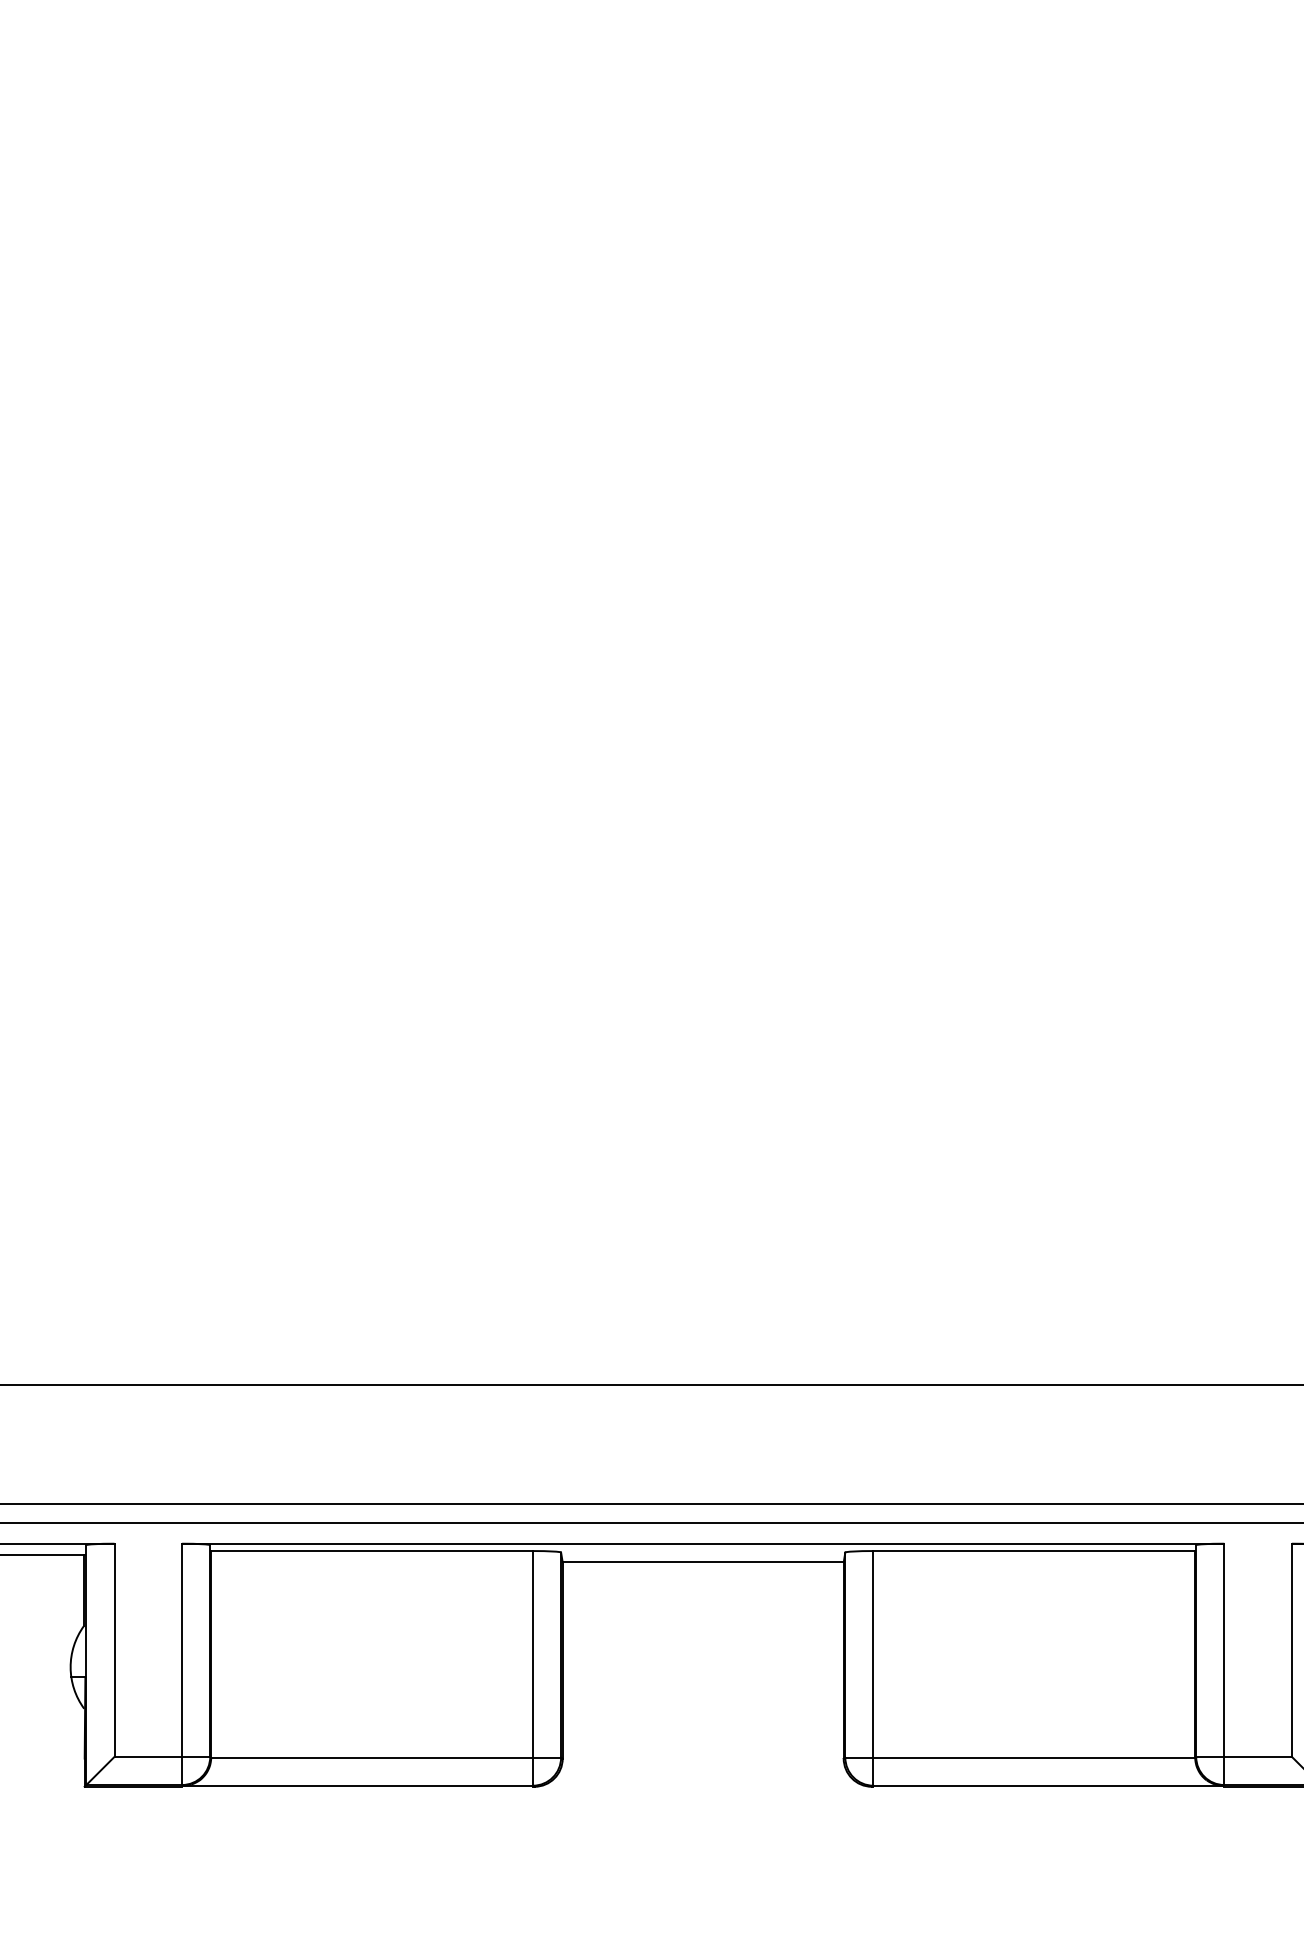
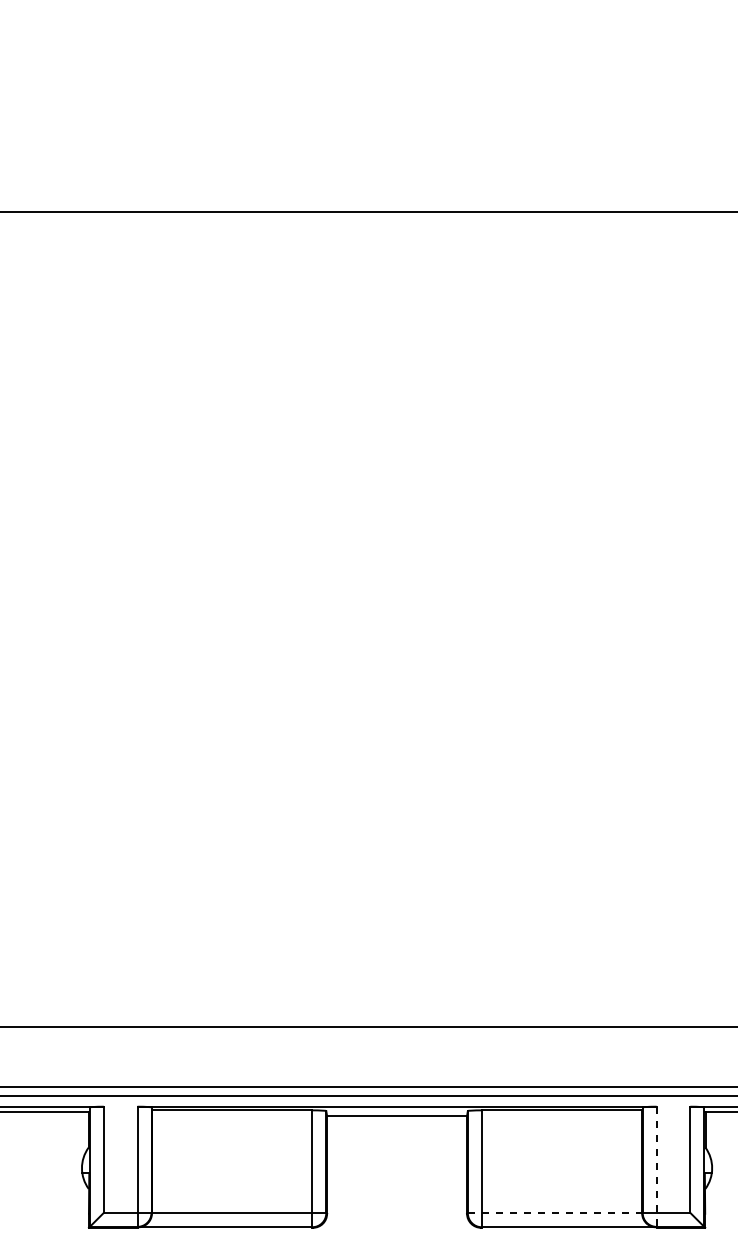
line: (1223, 1665) -> (656, 1167), solid -> dashed
line: (1021, 1758) -> (555, 1213), solid -> dashed

